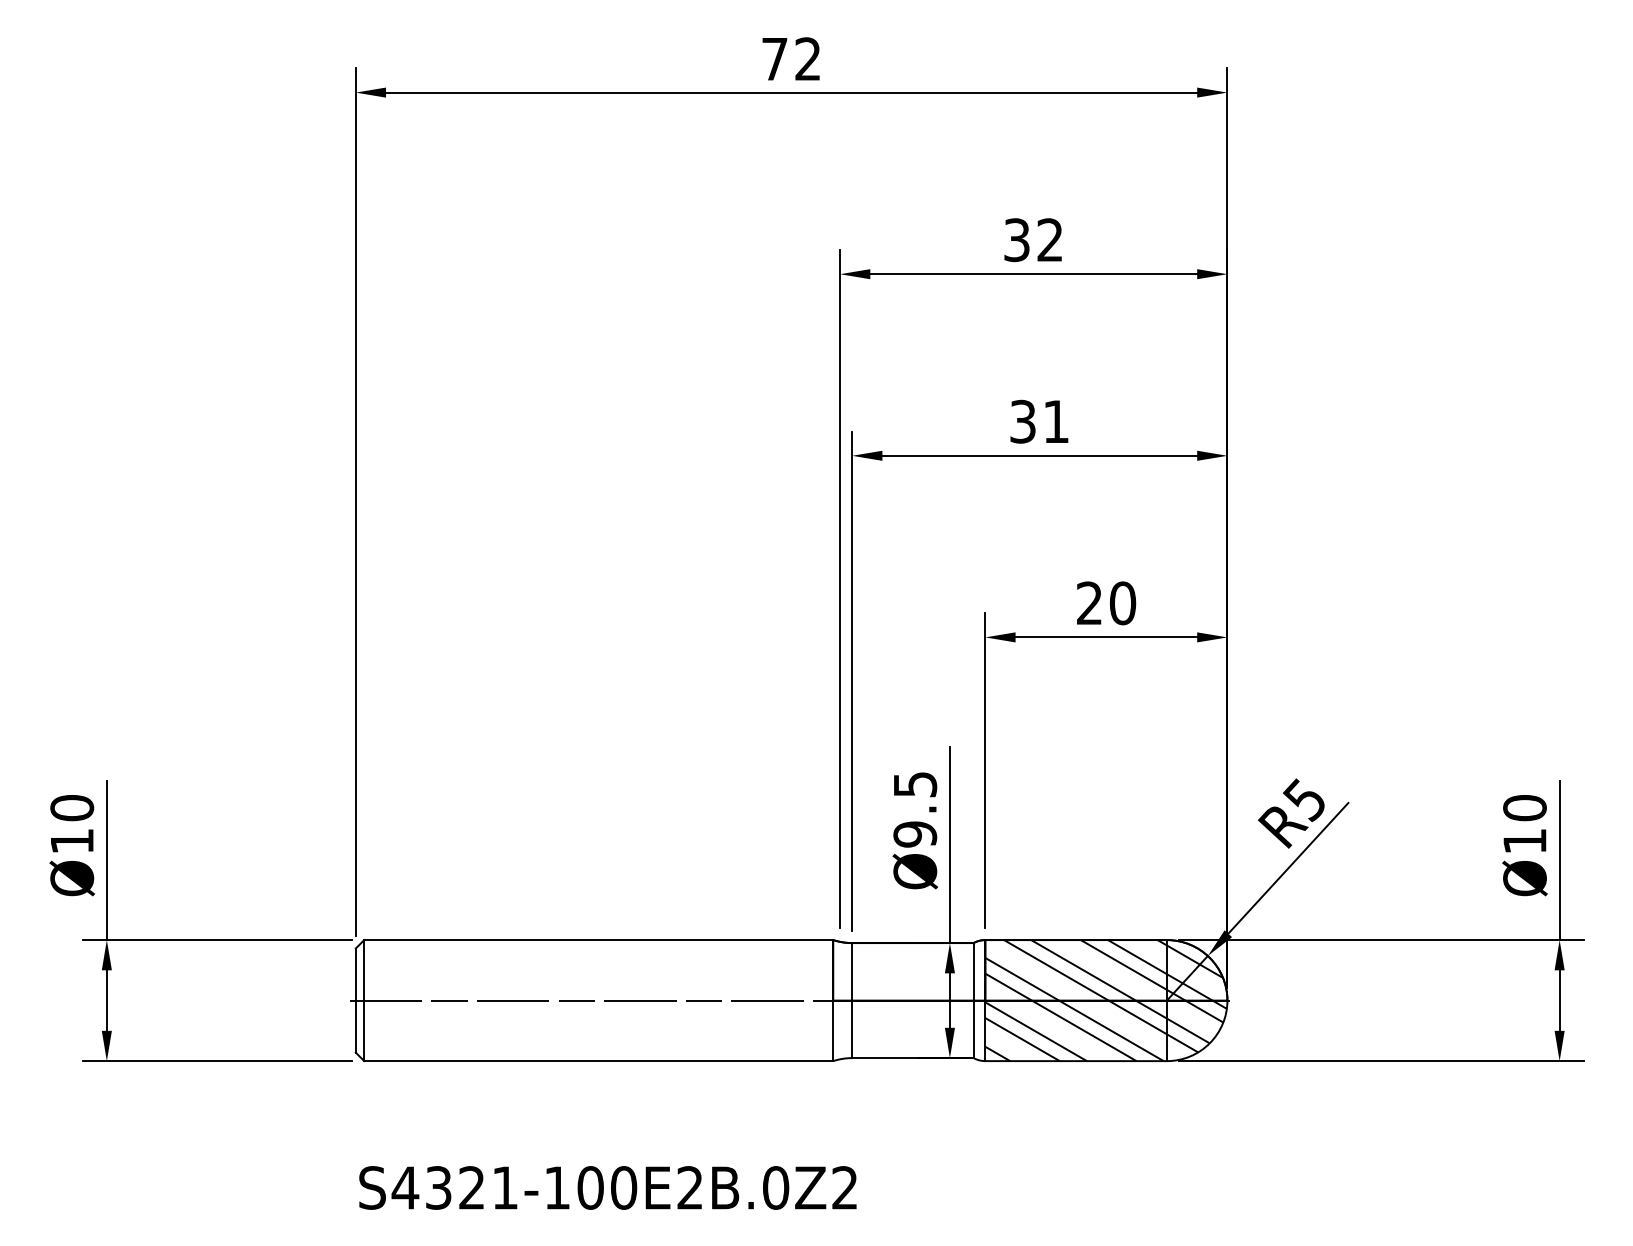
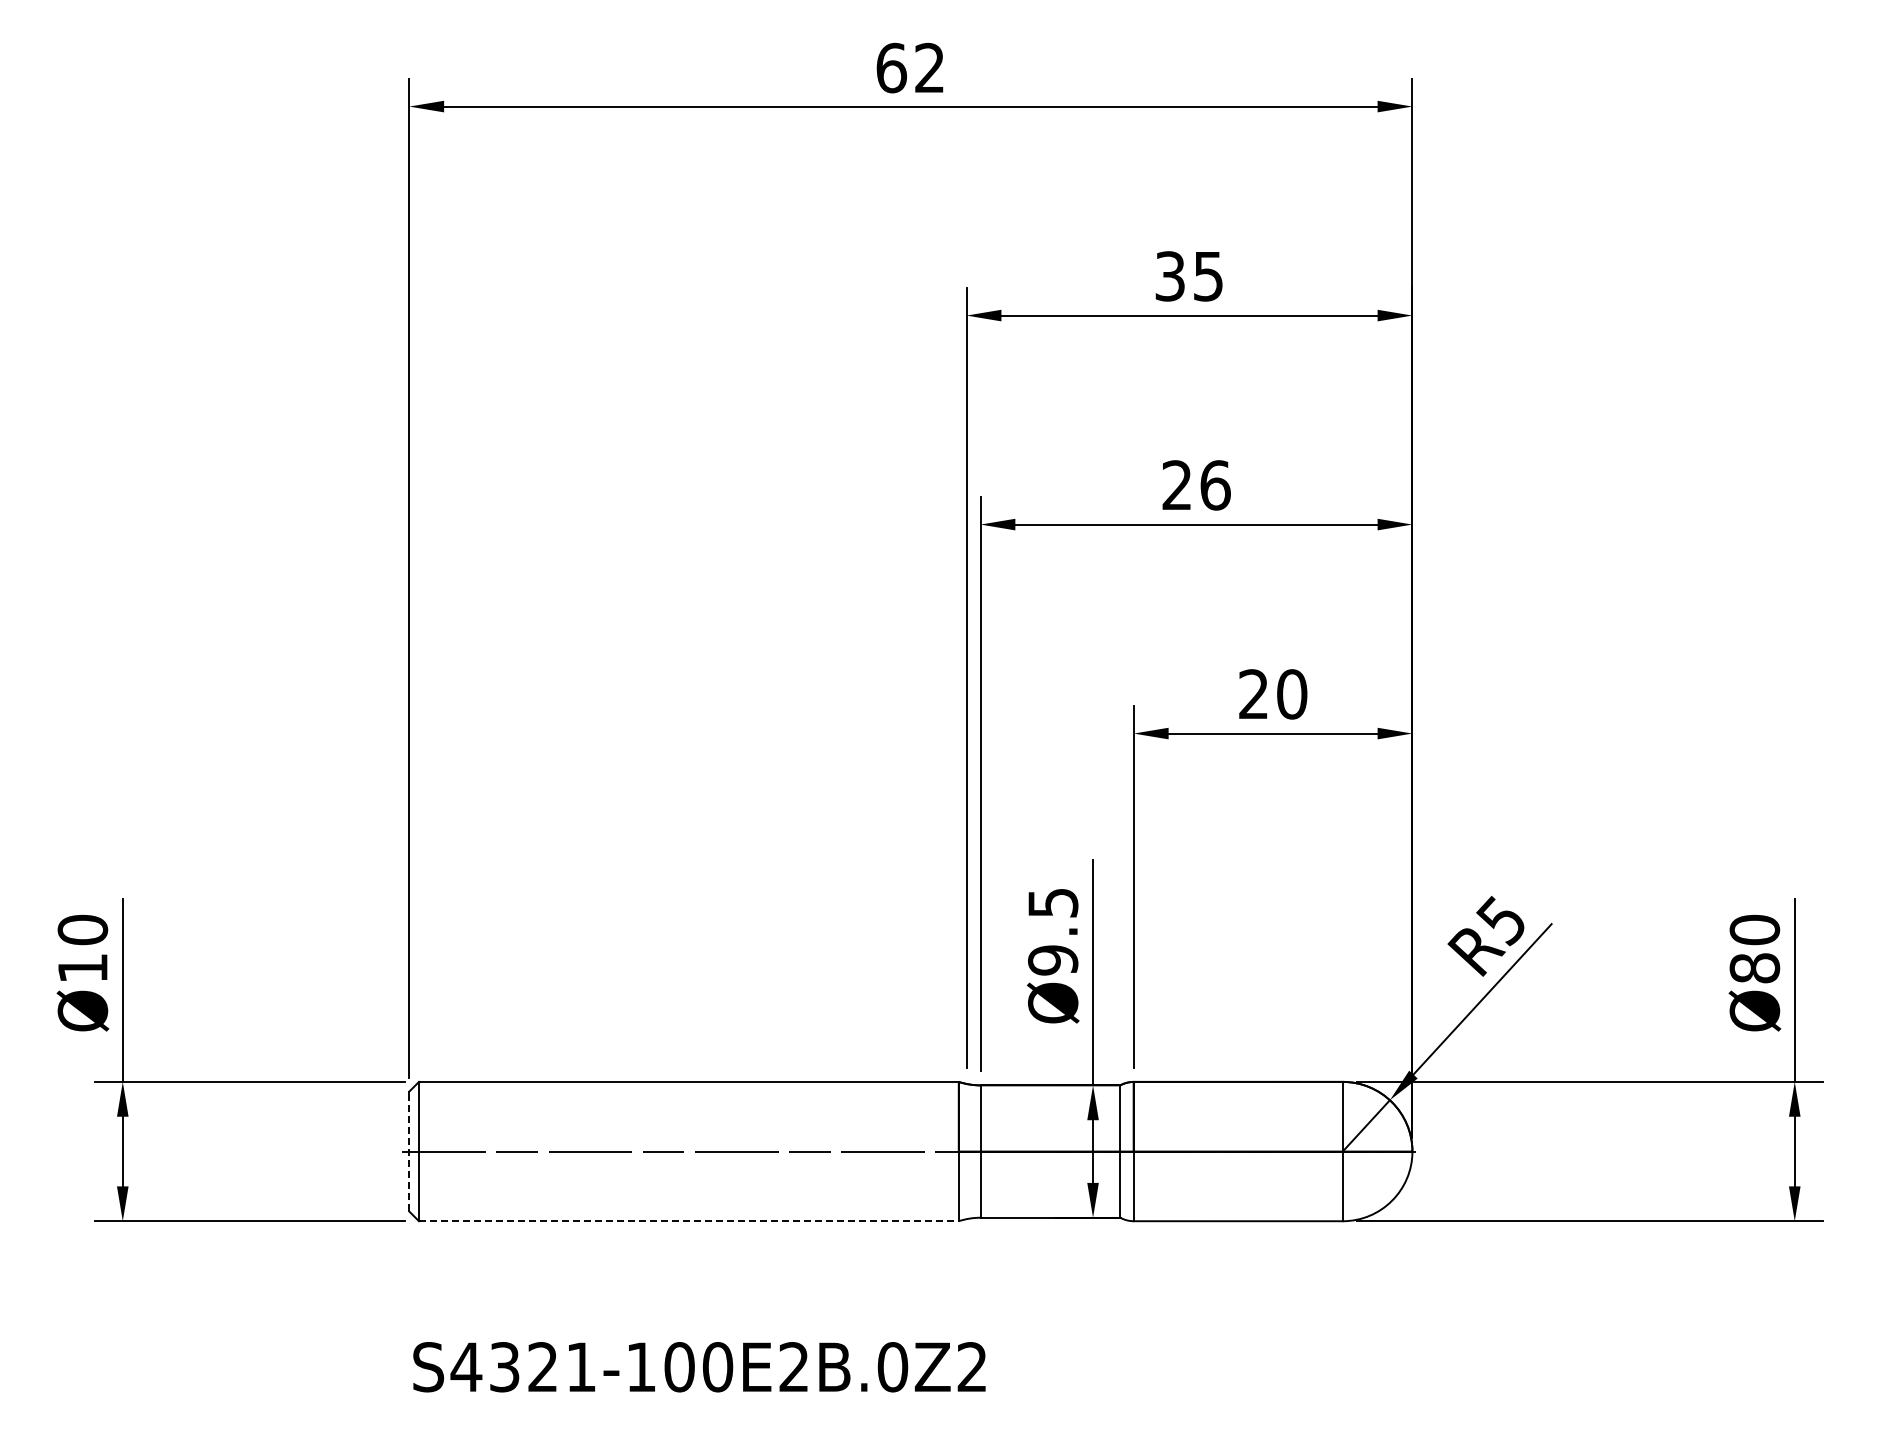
text: (774, 58) -> (891, 67), 72 -> 62
text: (1050, 240) -> (1208, 276), 32 -> 35
text: (1039, 421) -> (1196, 485), 31 -> 26
text: (1524, 841) -> (1754, 968), Ø10 -> Ø80
line: (355, 1000) -> (409, 1151), solid -> dashed
hatch: (1105, 1000) -> (1272, 1151), removed
line: (598, 1061) -> (688, 1221), solid -> dashed

